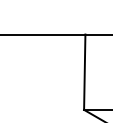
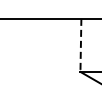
line: (84, 72) -> (80, 45), solid -> dashed

